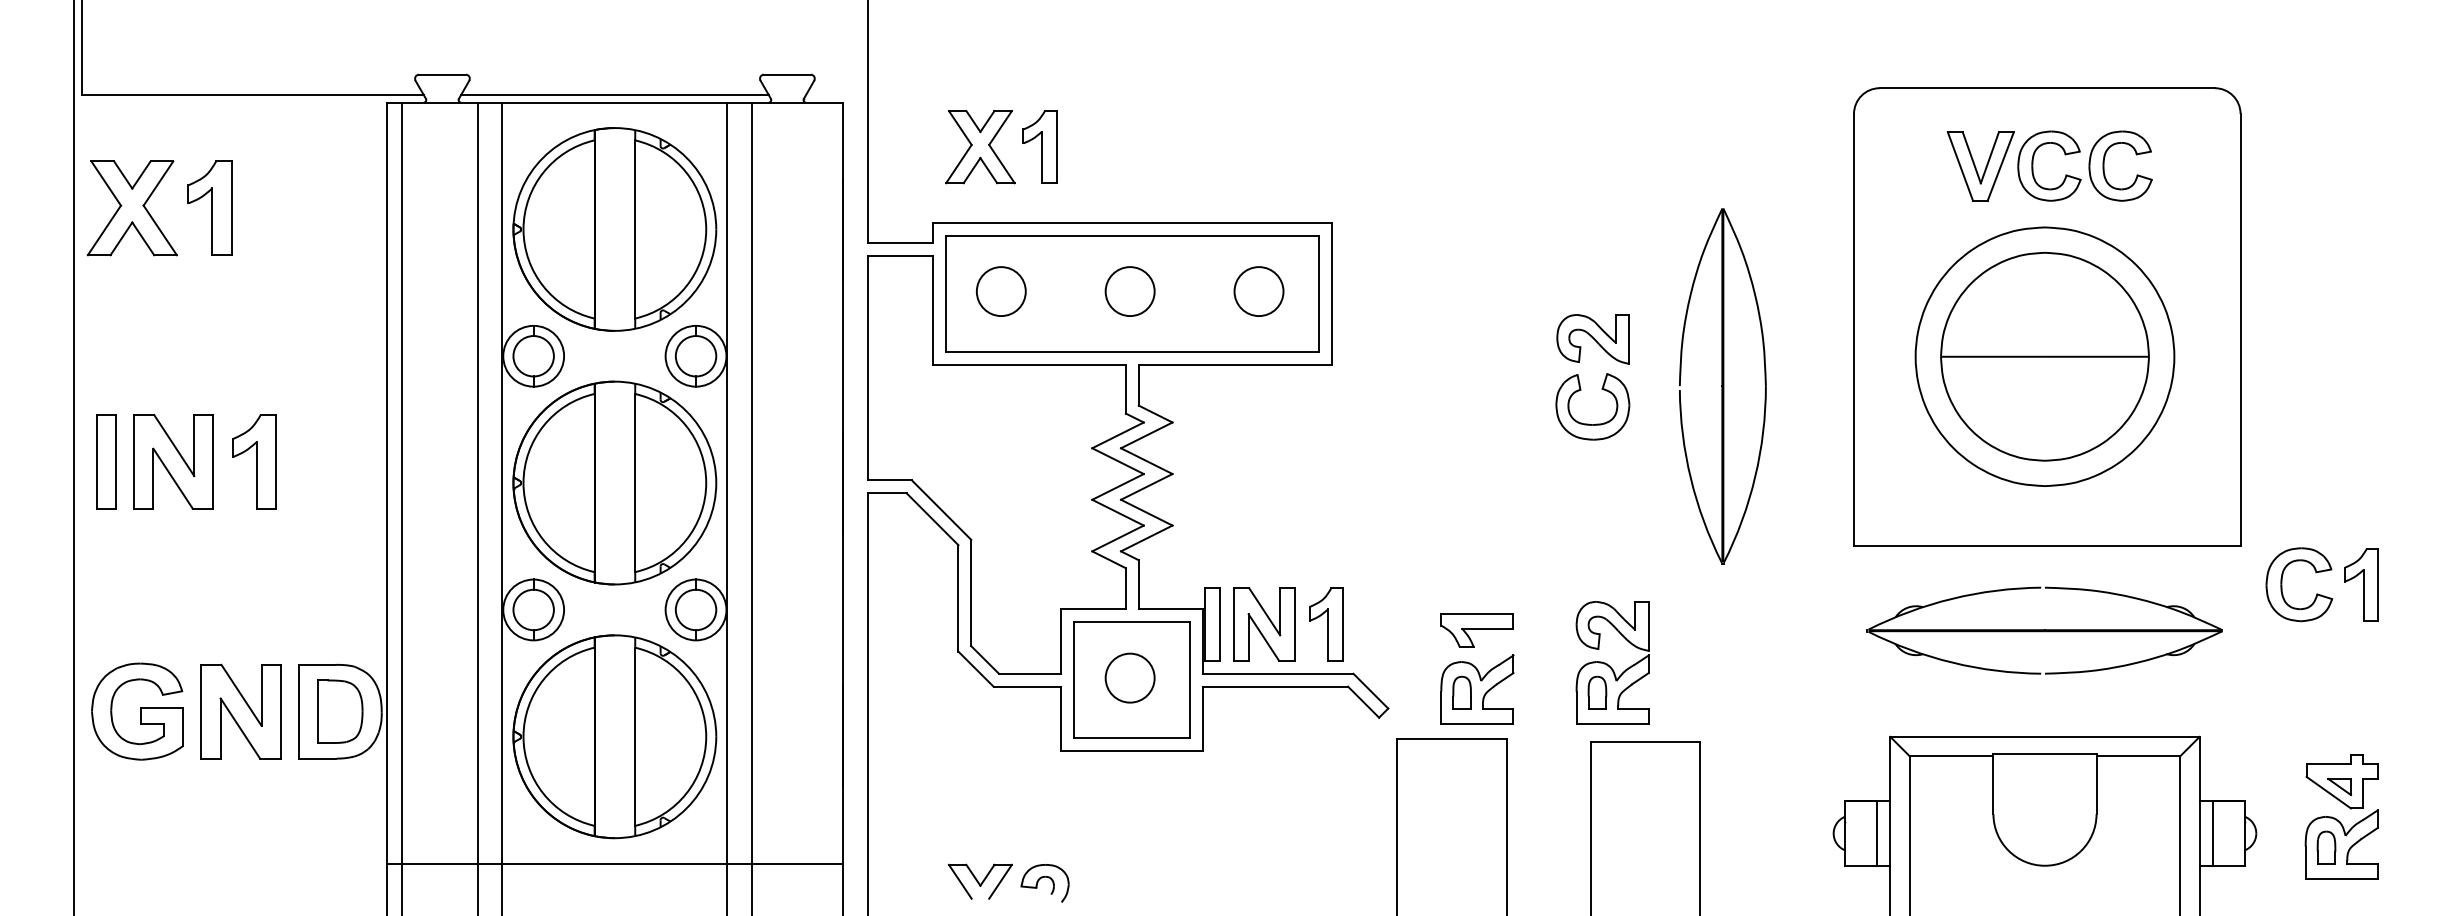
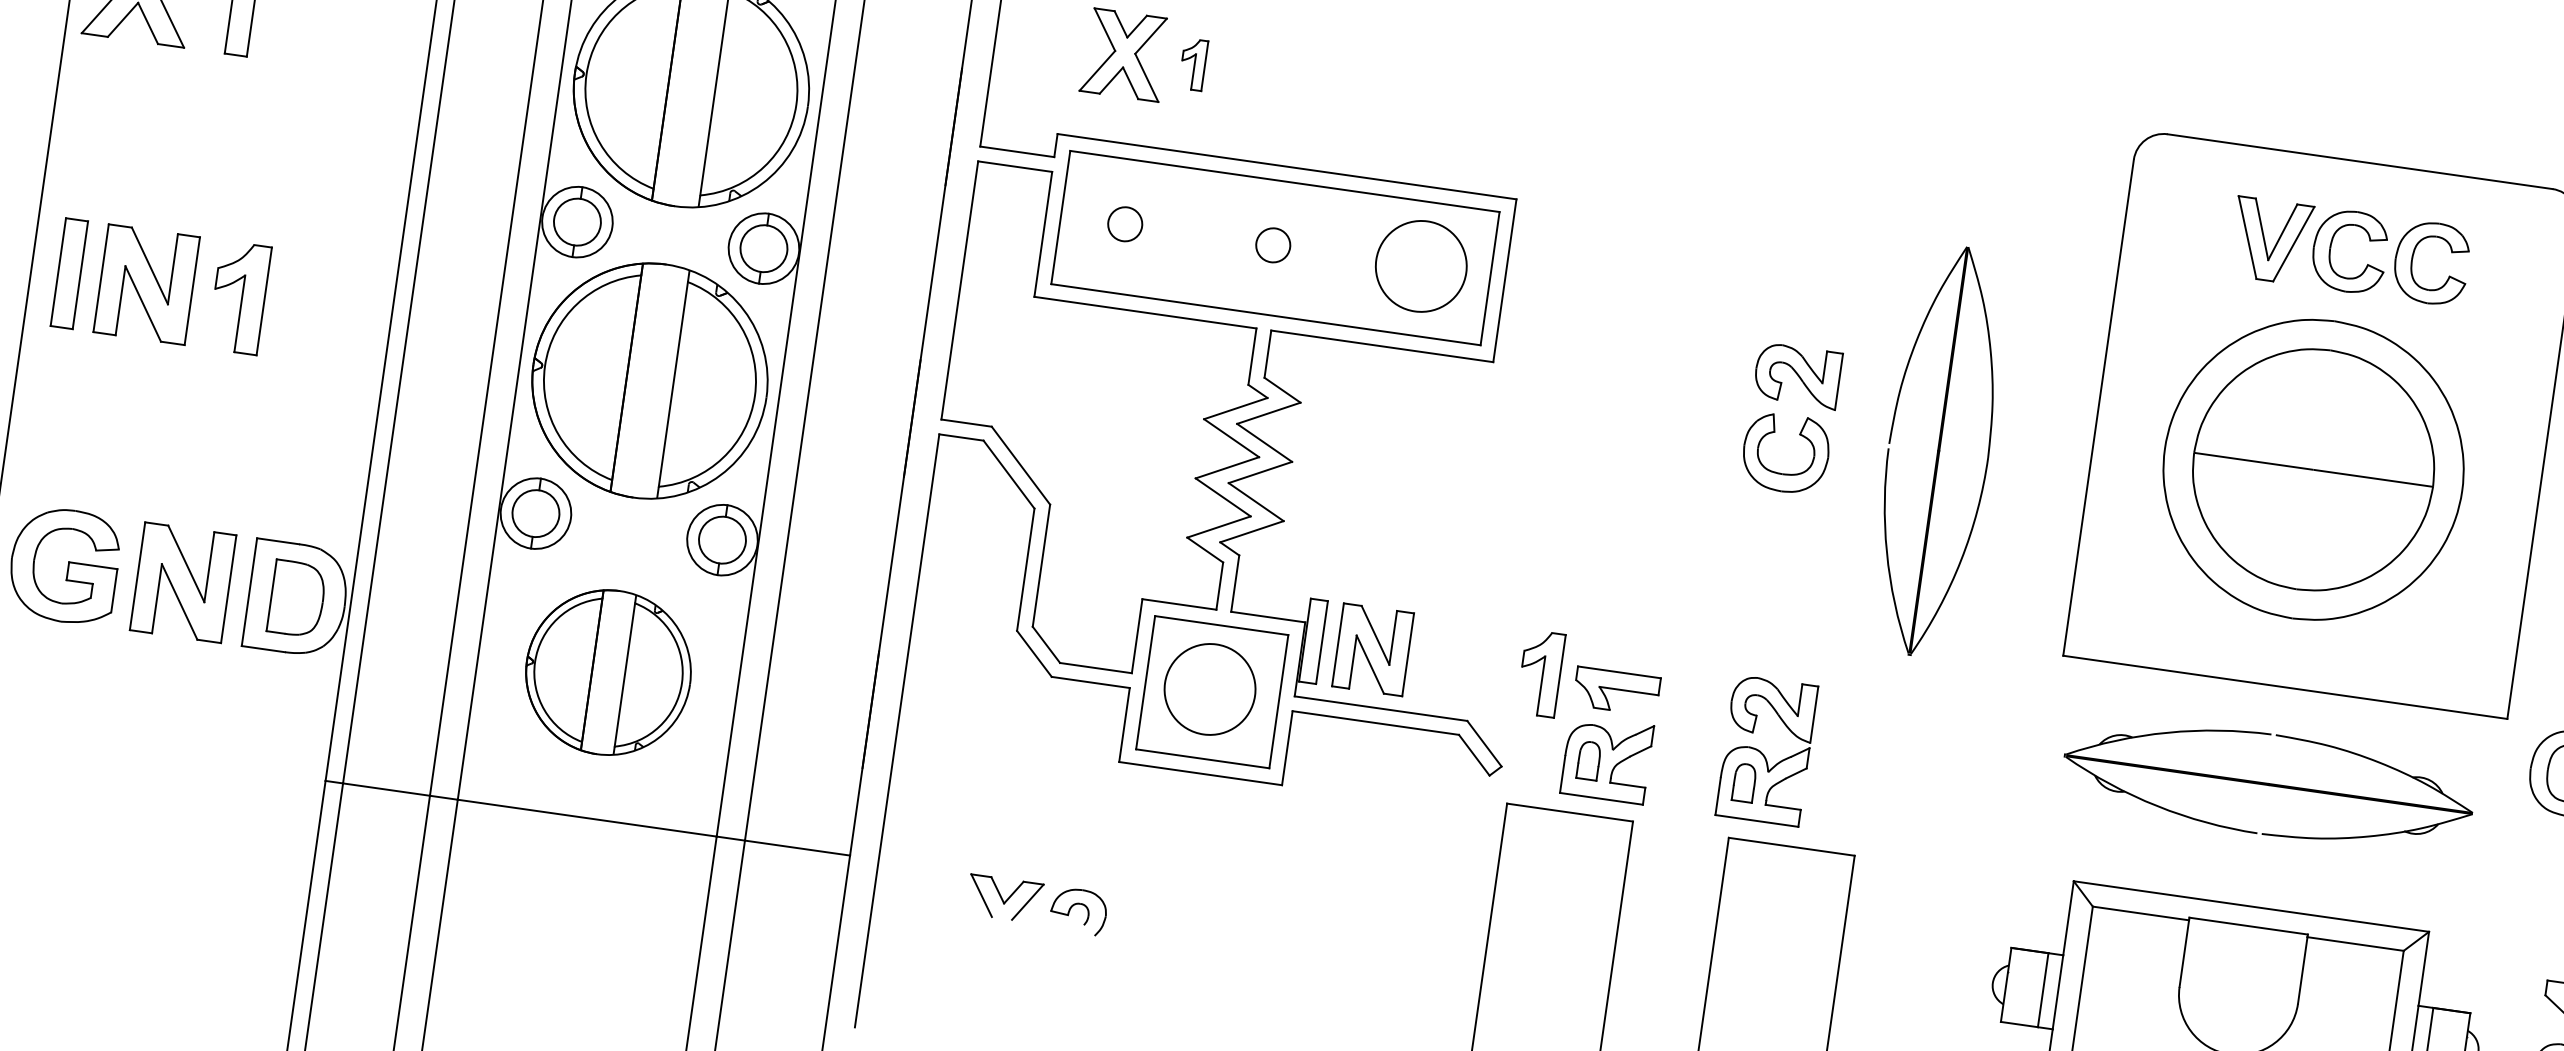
part: (1039, 146) -> (1192, 63), size x0.6
circle: (1000, 291) -> (1124, 224), size x0.6
circle: (1129, 291) -> (1272, 245), size x0.6
circle: (1258, 291) -> (1420, 266), size x1.6
part: (1326, 624) -> (1540, 673), moved
circle: (1129, 677) -> (1209, 688), size x1.6
part: (614, 736) -> (608, 672), size x0.7

